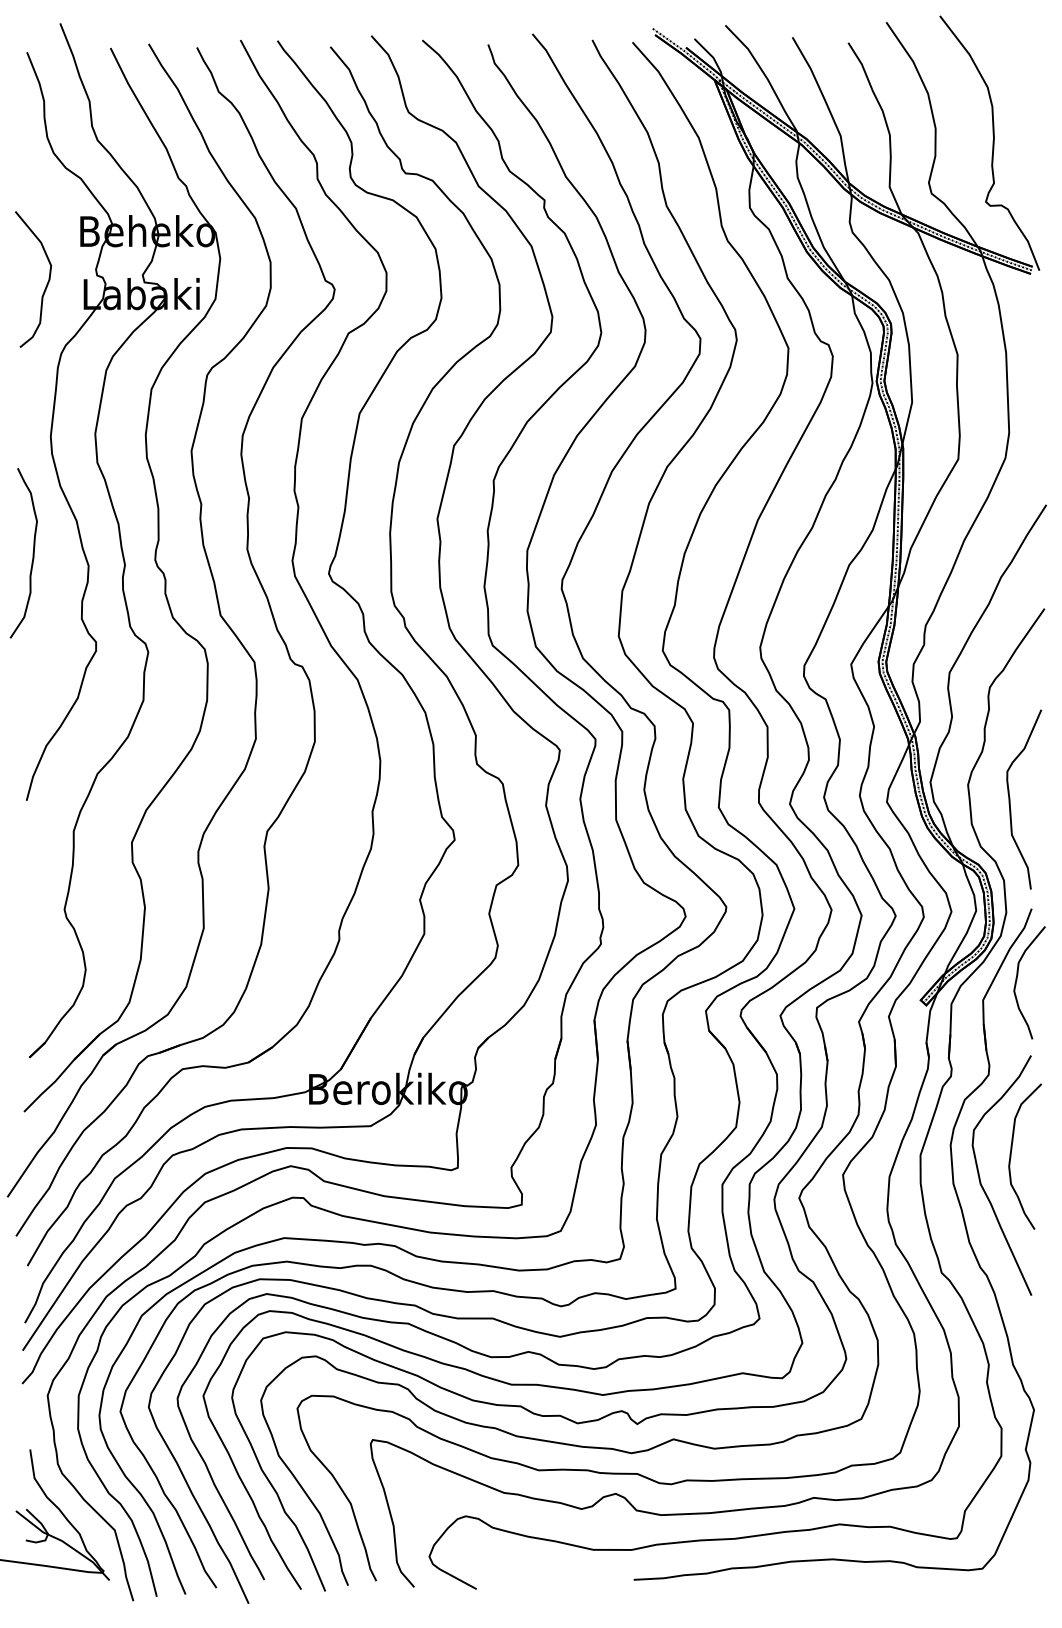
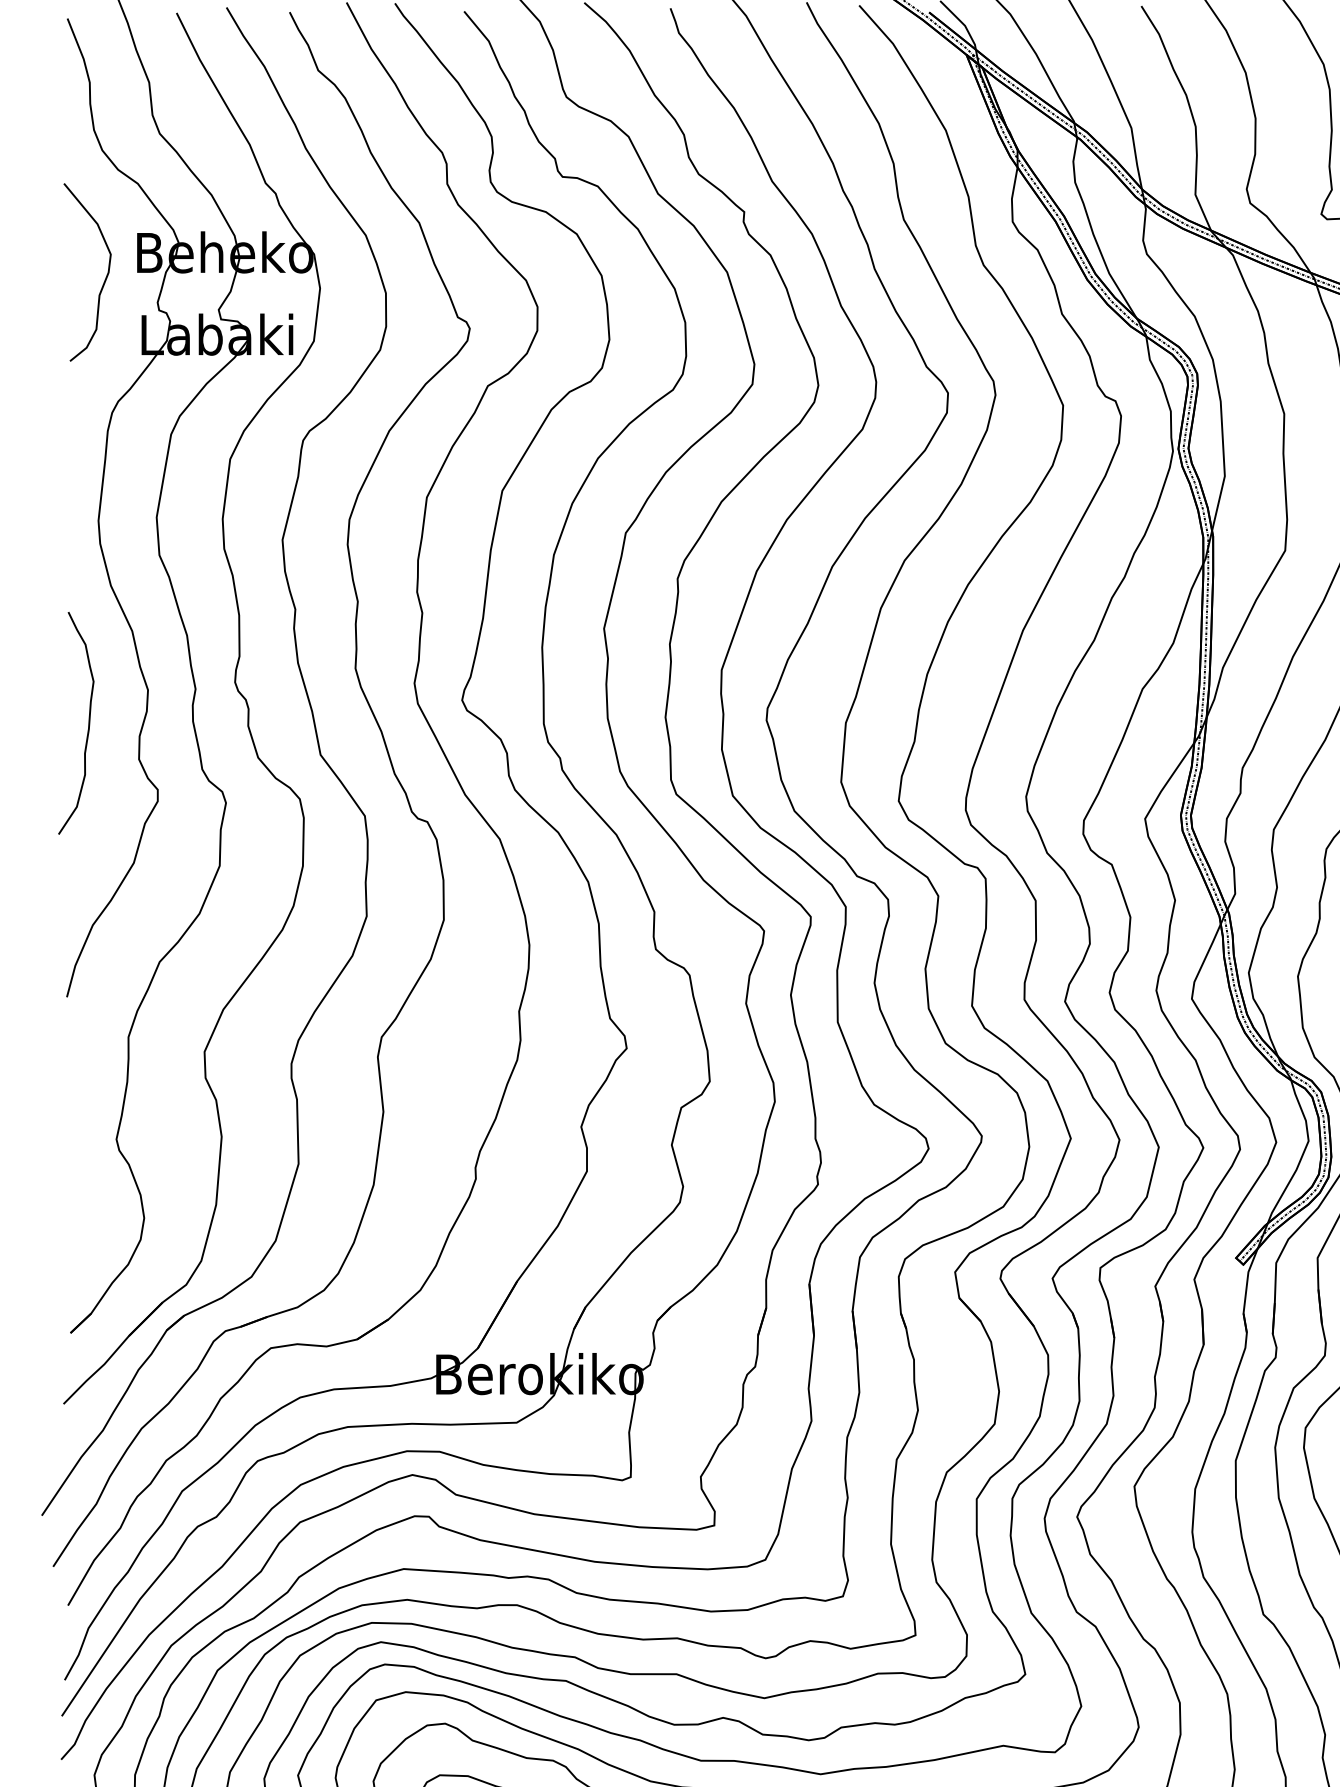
curve: (45, 286) -> (103, 281), moved
curve: (32, 553) -> (87, 723), moved

